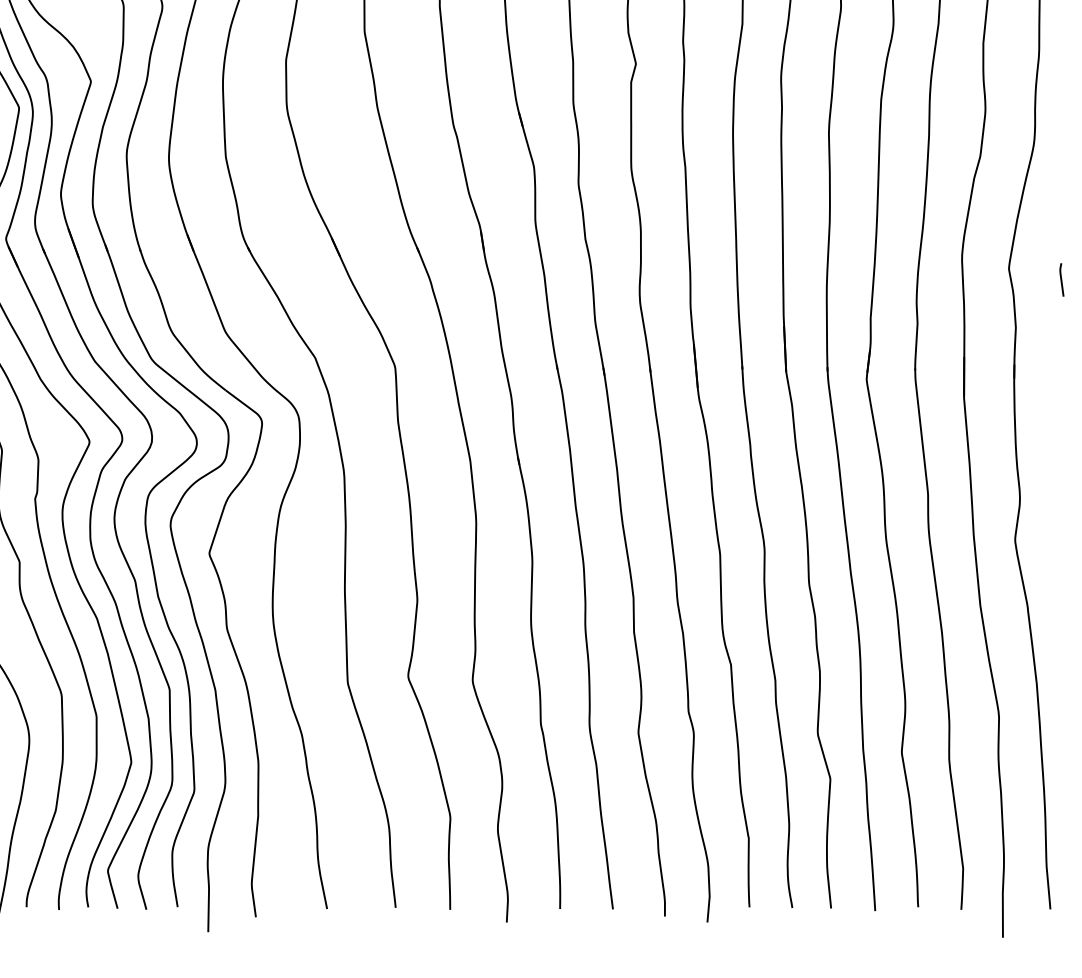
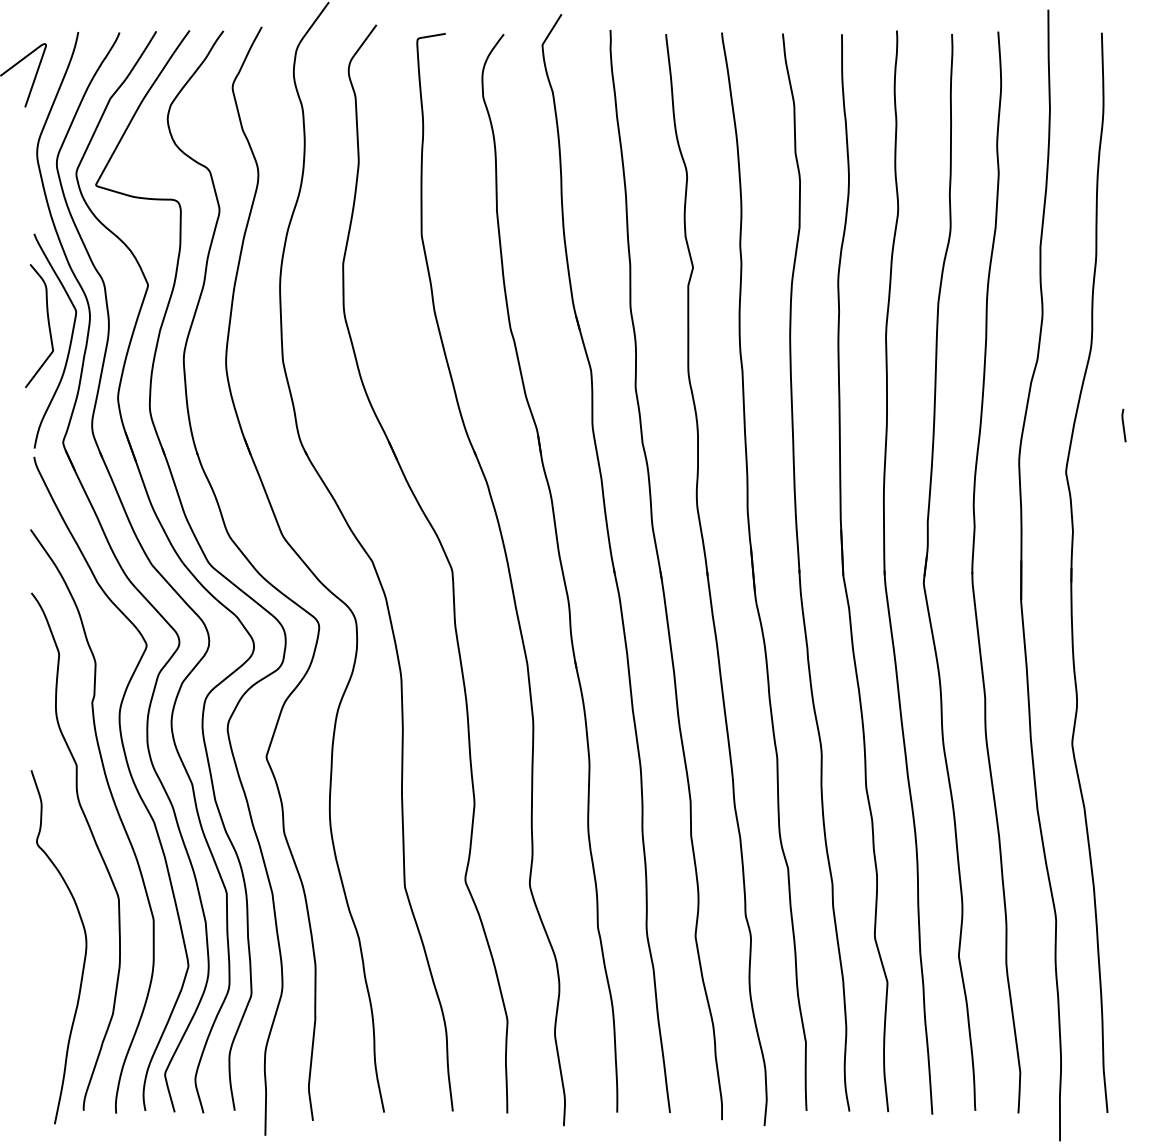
curve: (1061, 279) -> (1123, 425), moved

